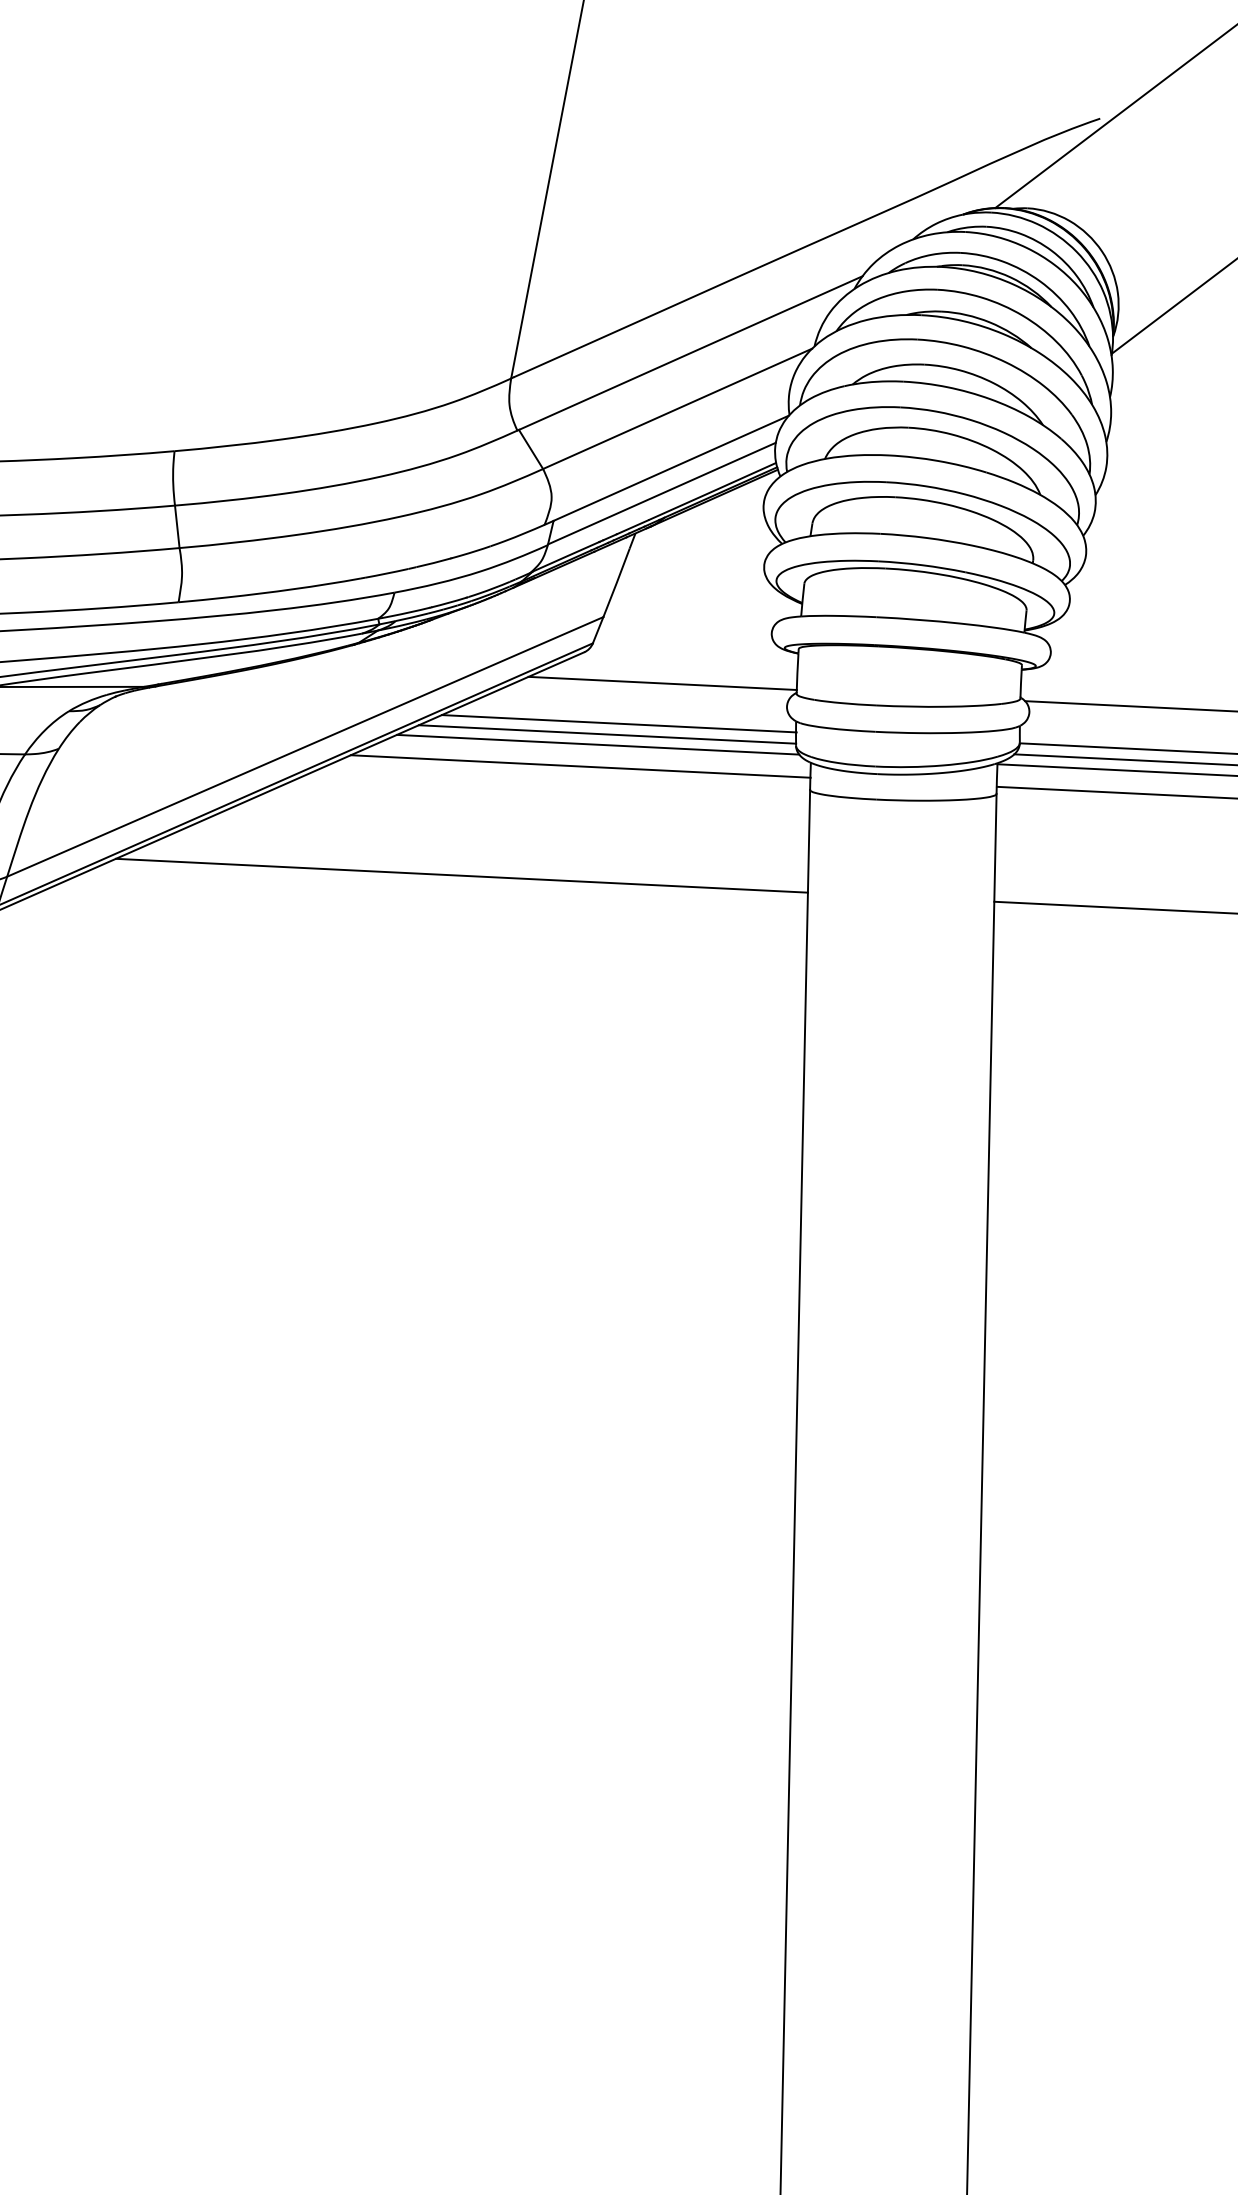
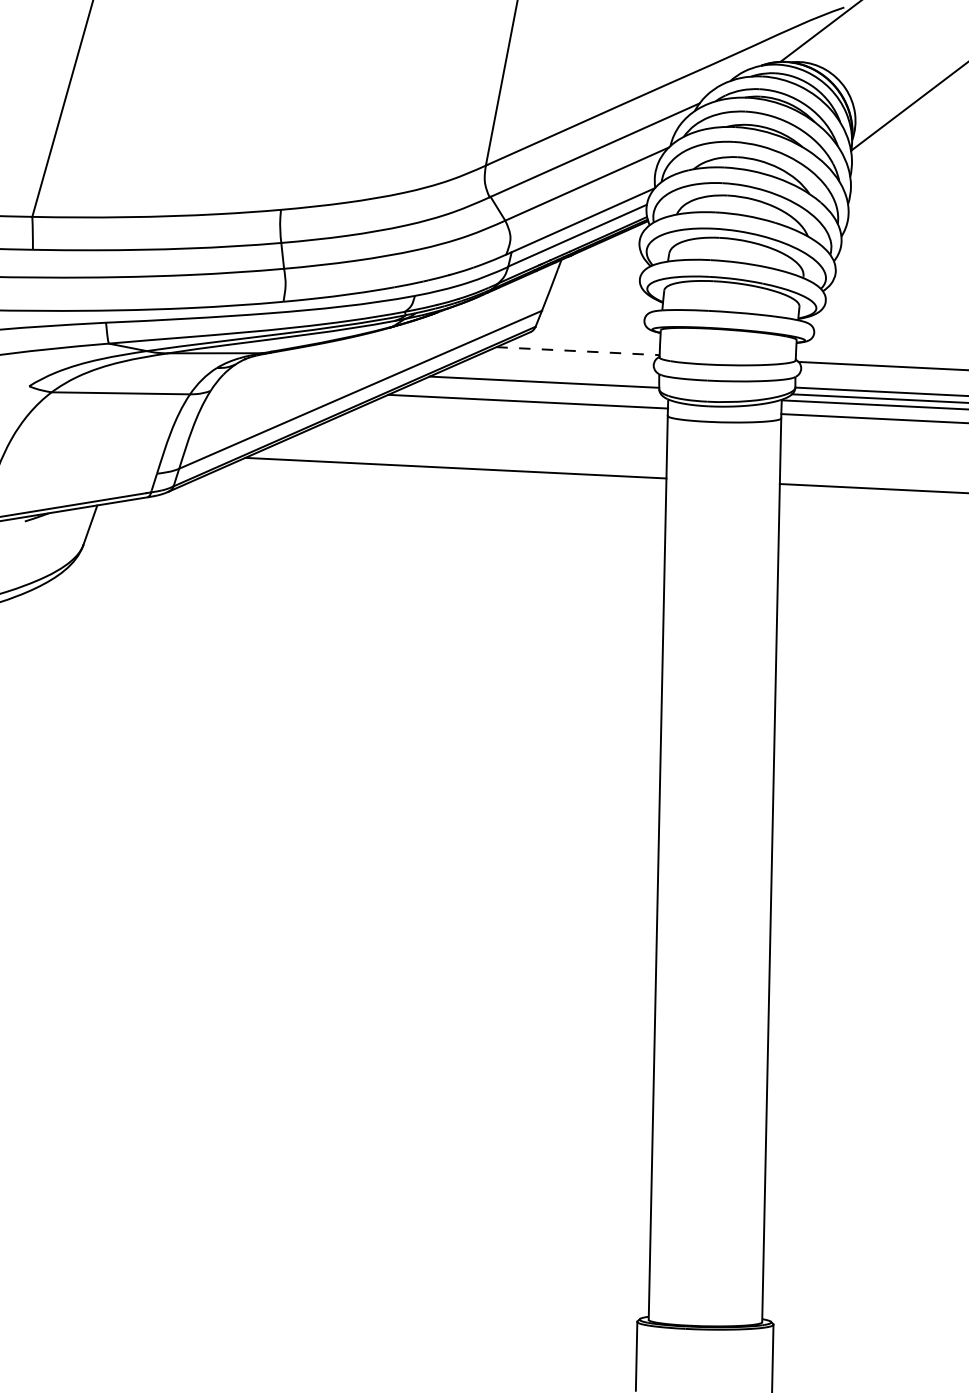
line: (663, 683) -> (578, 351), solid -> dashed
line: (619, 723) -> (551, 375), removed
line: (597, 744) -> (538, 388), removed

